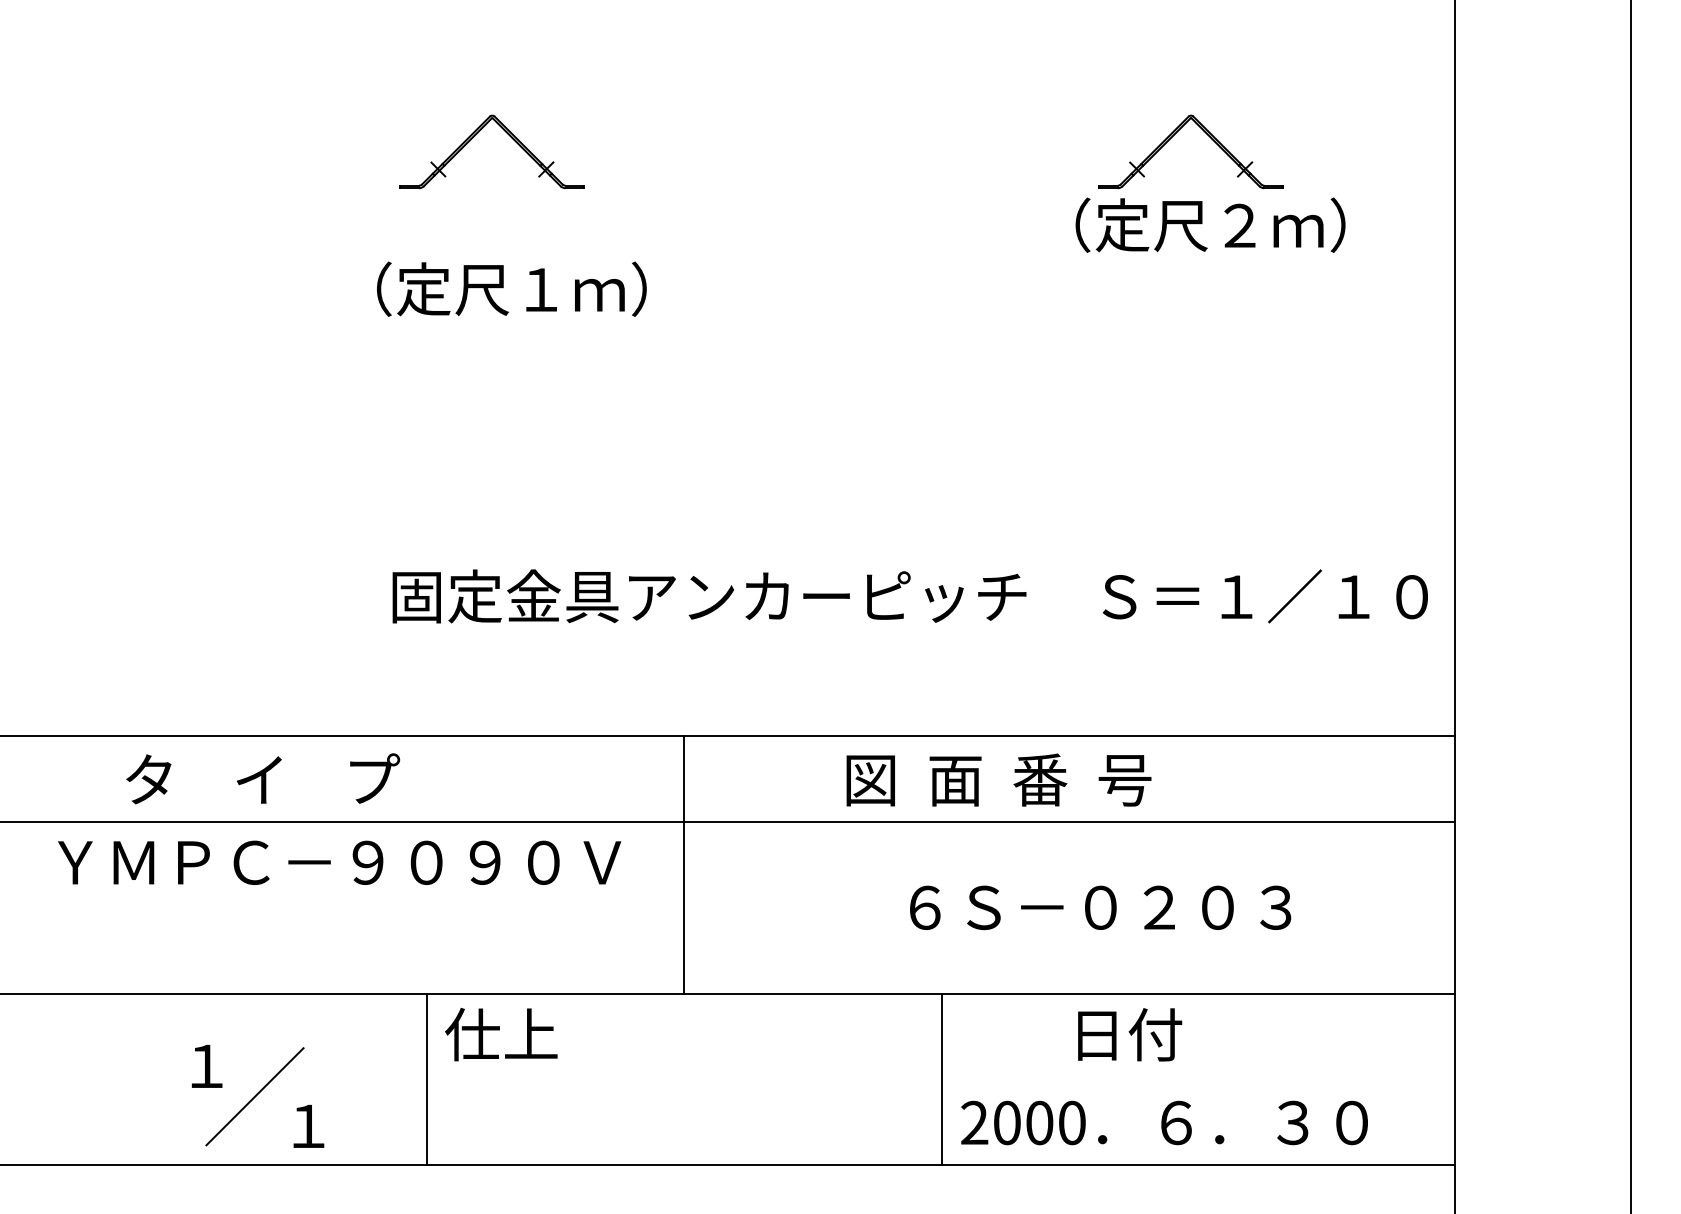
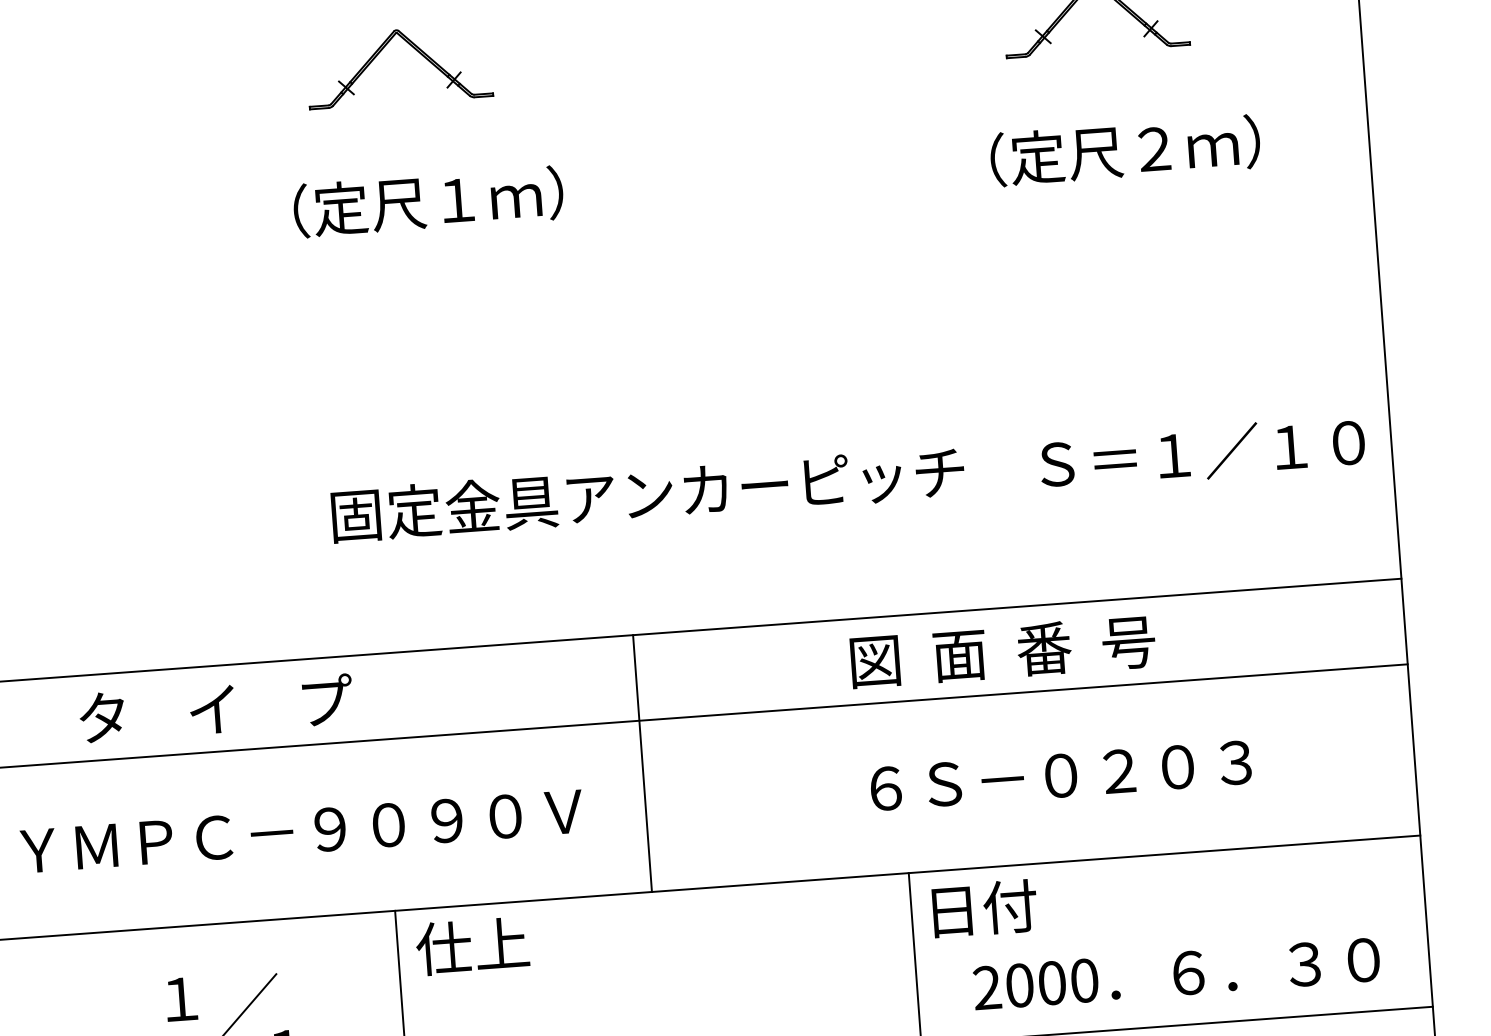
text: (1210, 224) -> (1125, 150), moved
text: (998, 779) -> (1002, 651), moved
text: (339, 862) -> (301, 831), moved
text: (1130, 1034) -> (985, 908), moved
text: (1164, 1122) -> (1176, 973), moved

